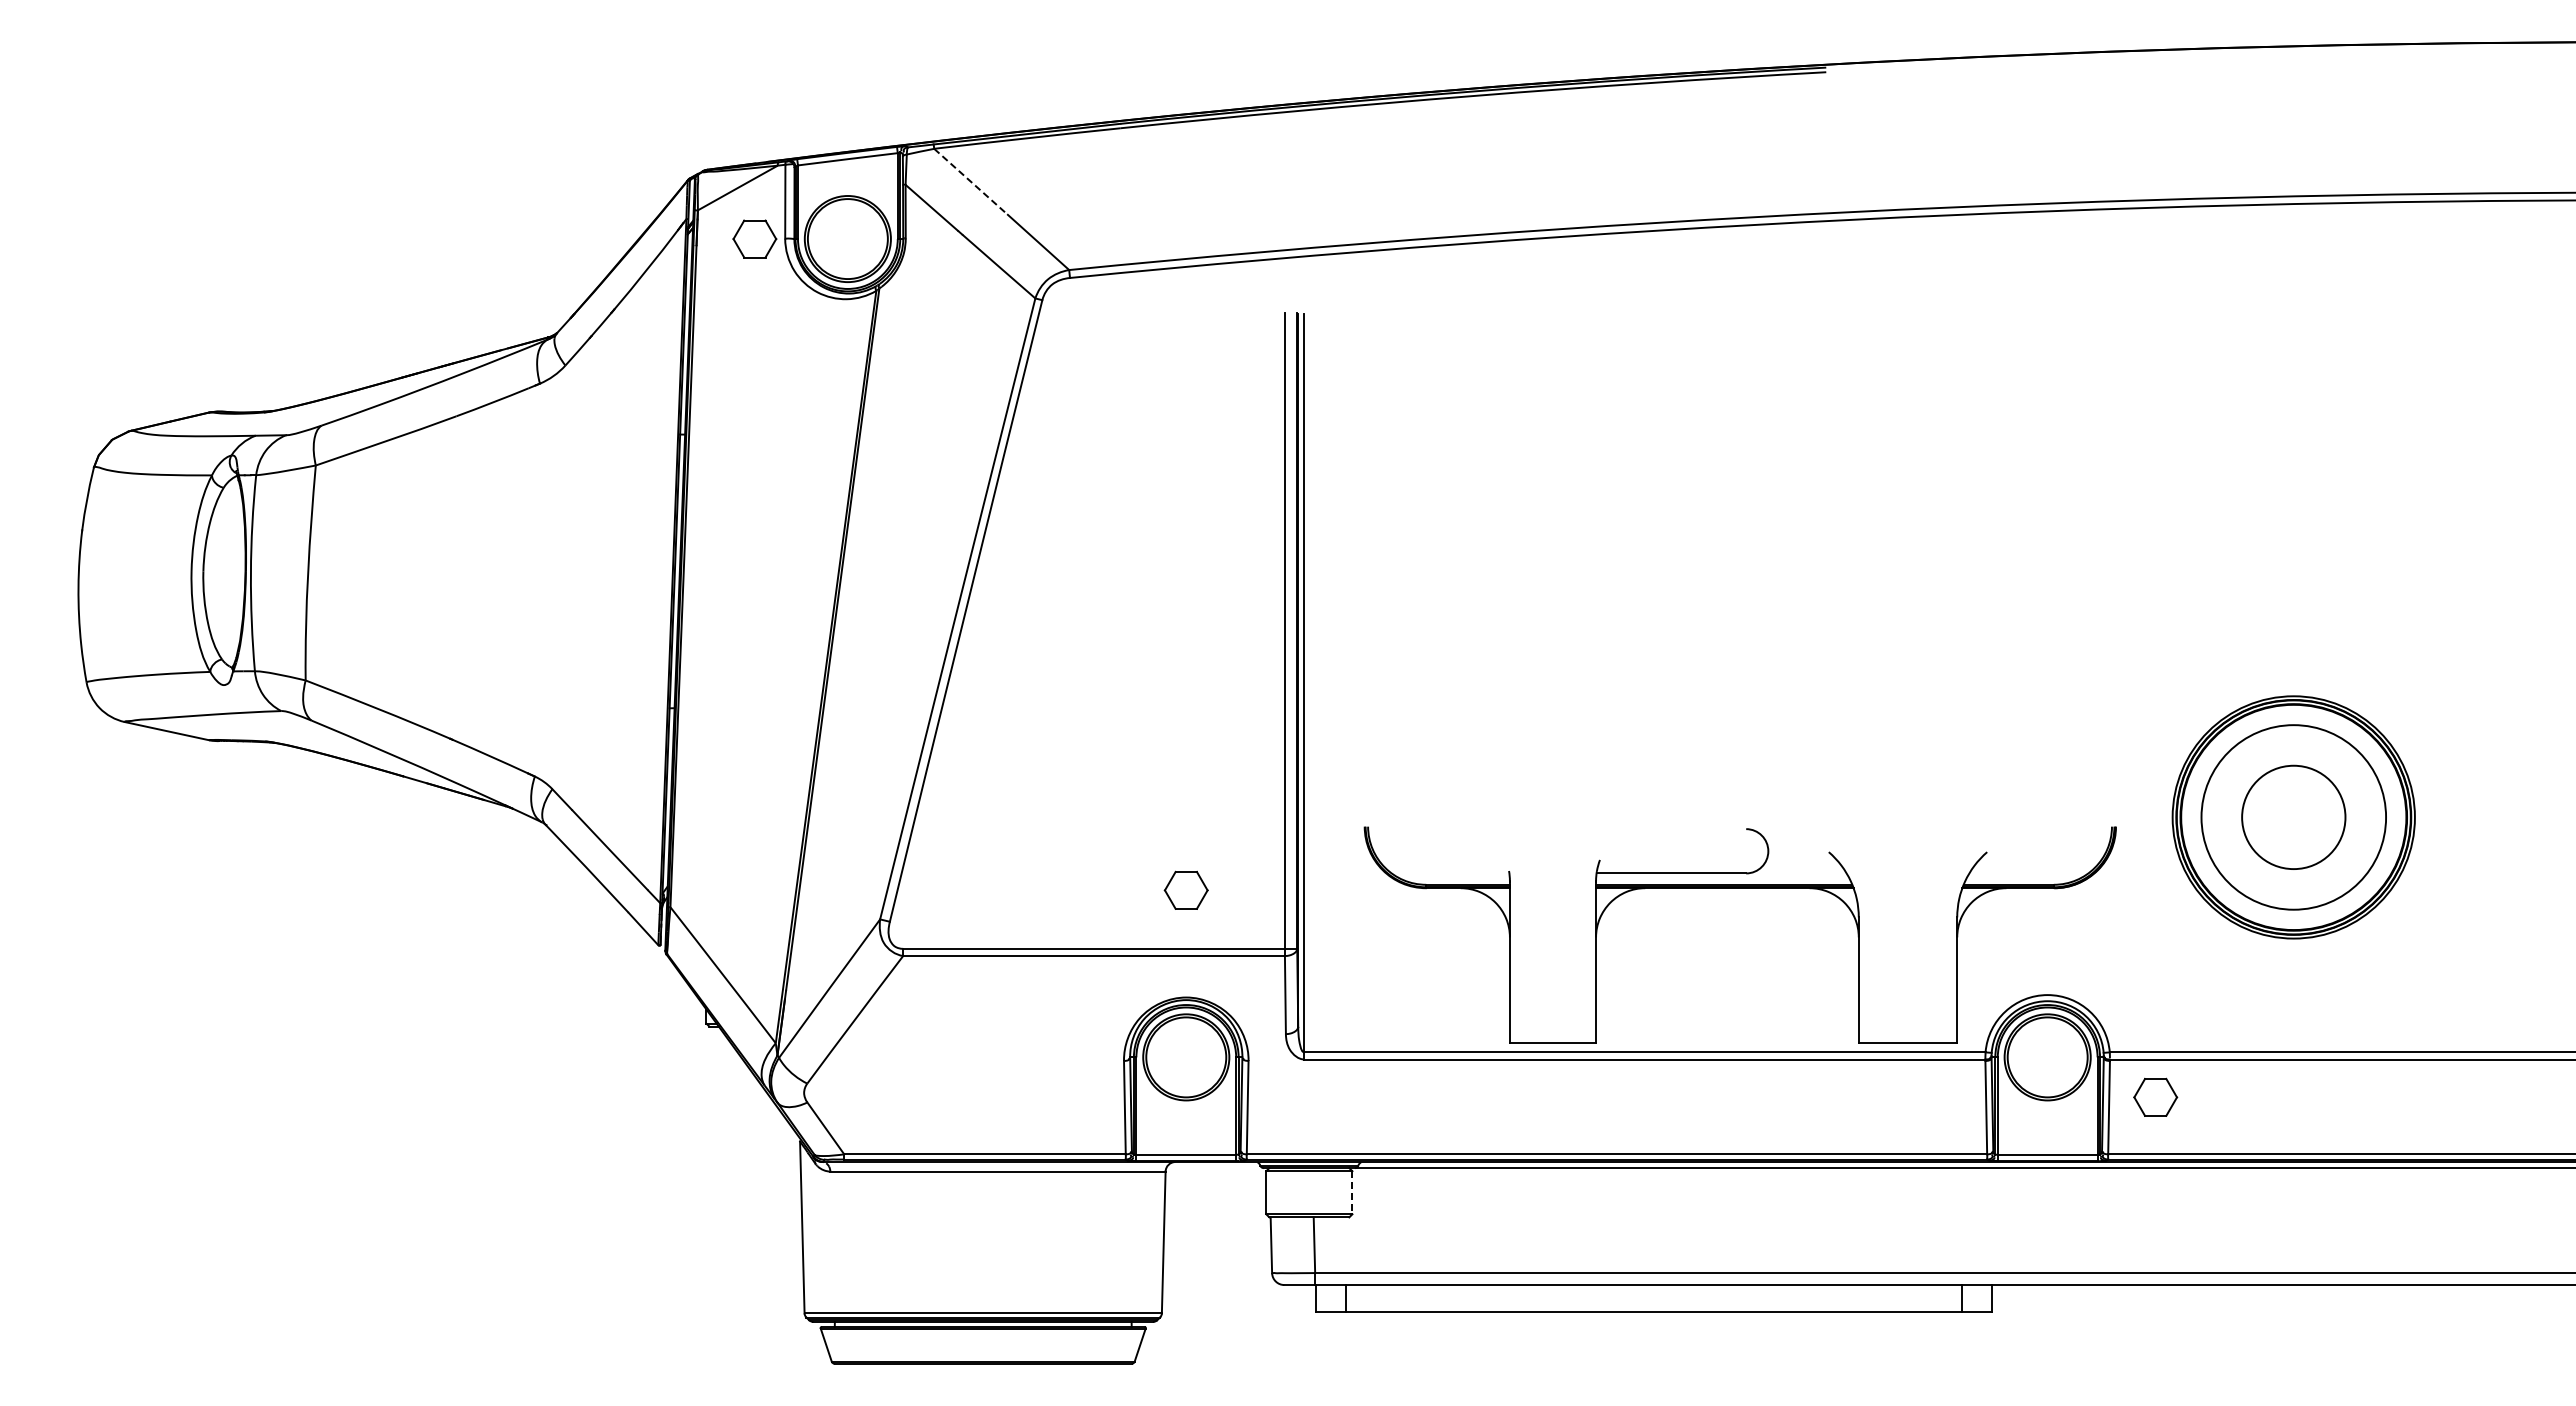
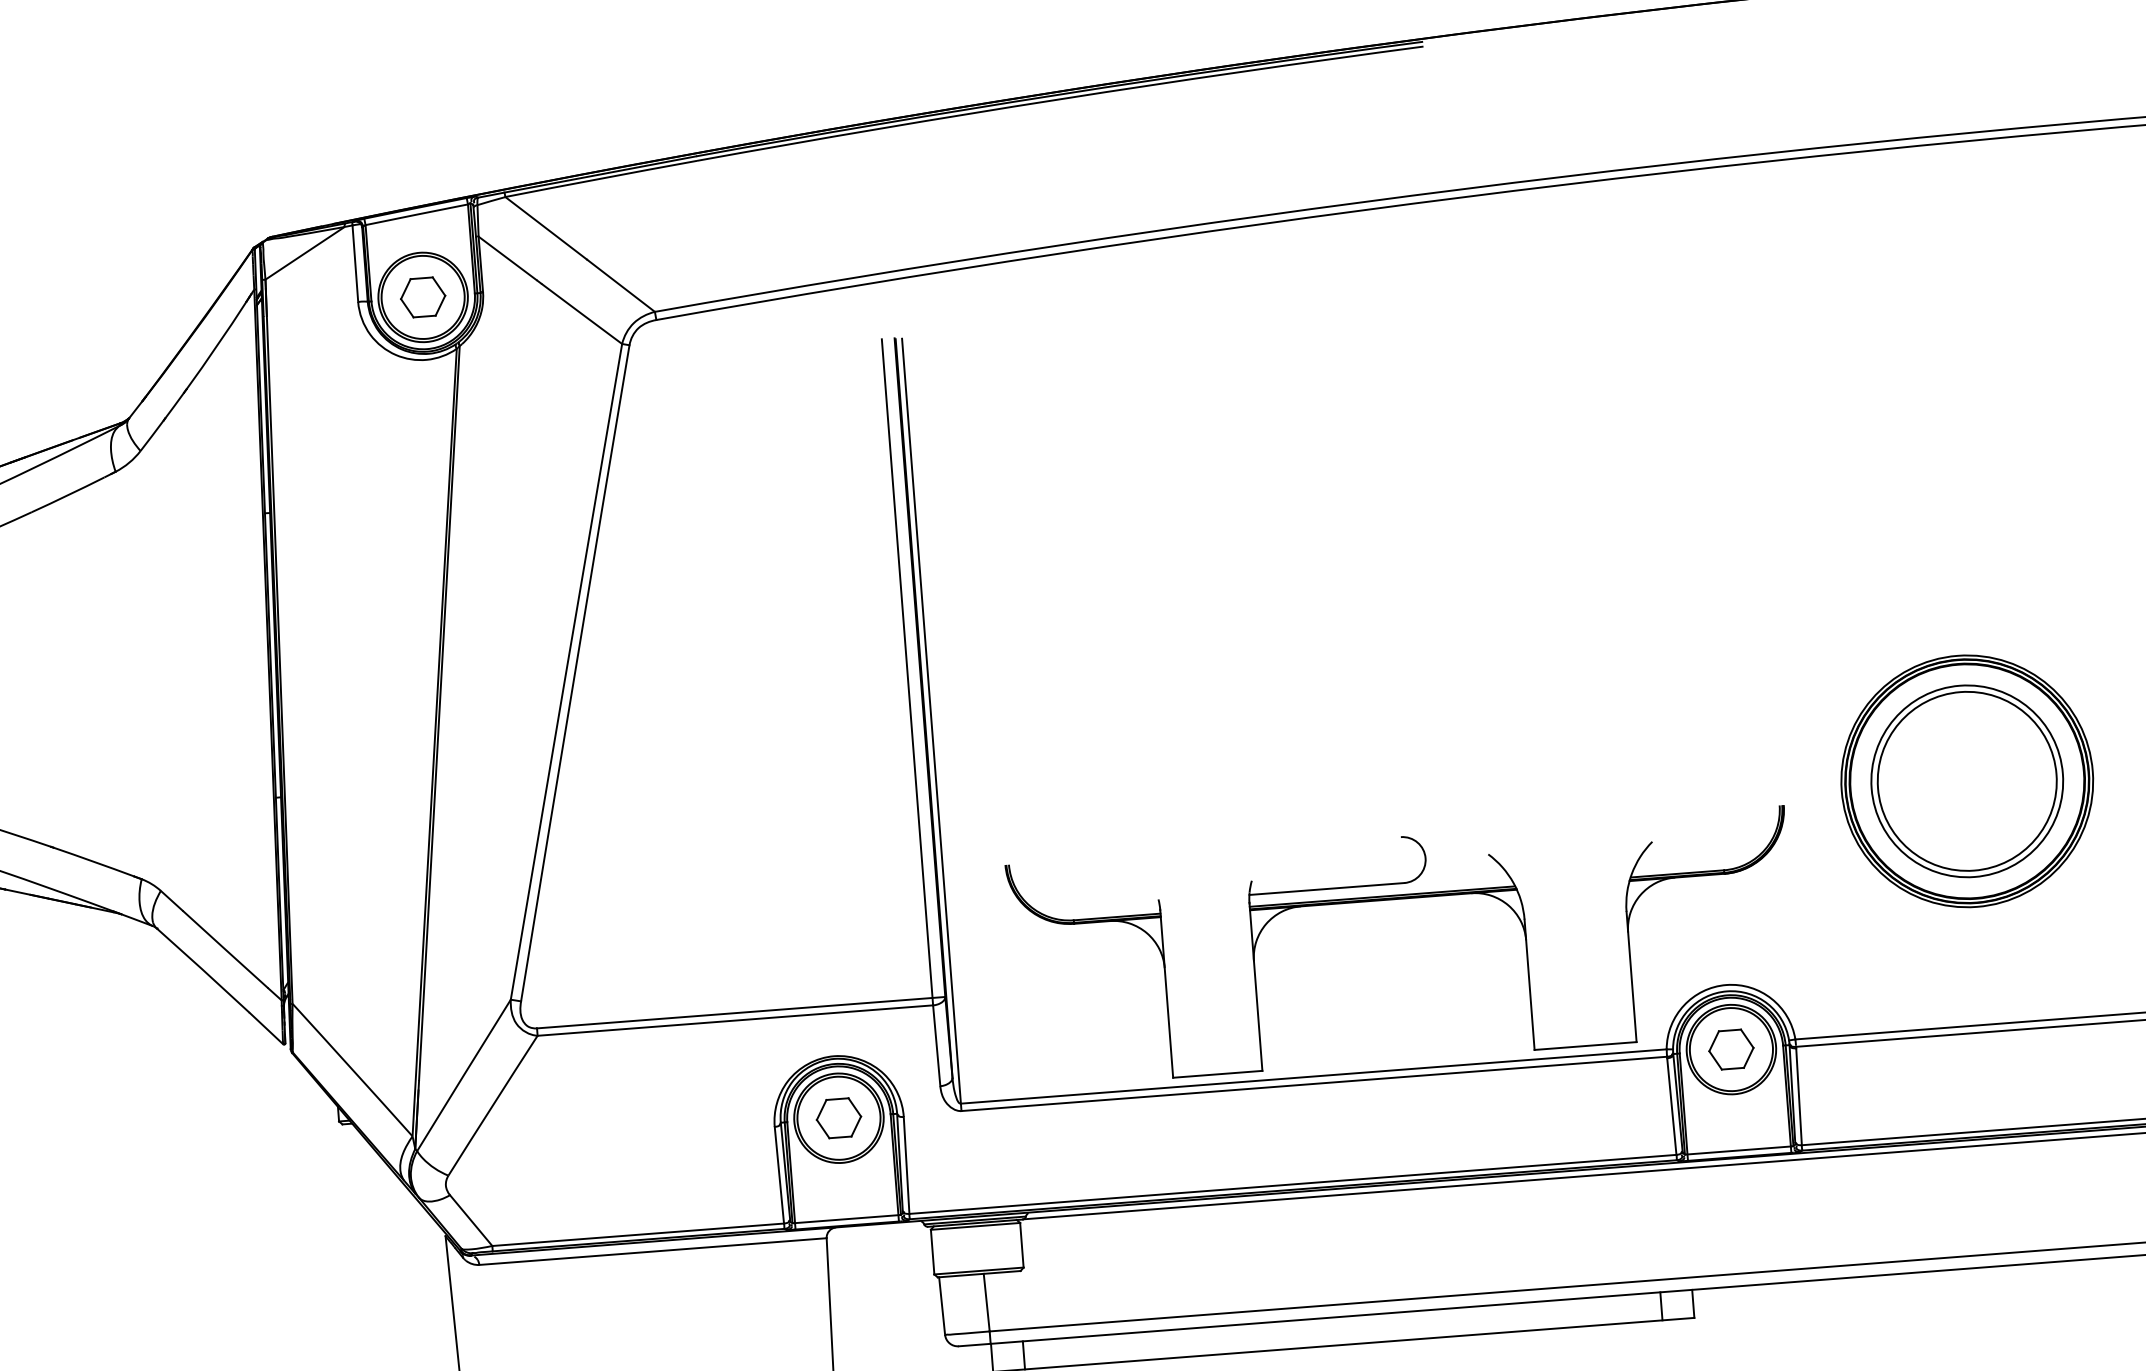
line: (971, 182) -> (546, 228), dashed -> solid
part: (754, 238) -> (422, 296), moved
circle: (2293, 817) -> (1966, 781), size x1.67
part: (1185, 889) -> (838, 1117), moved
part: (2155, 1096) -> (1731, 1048), moved
line: (1352, 1192) -> (1021, 1244), dashed -> solid

